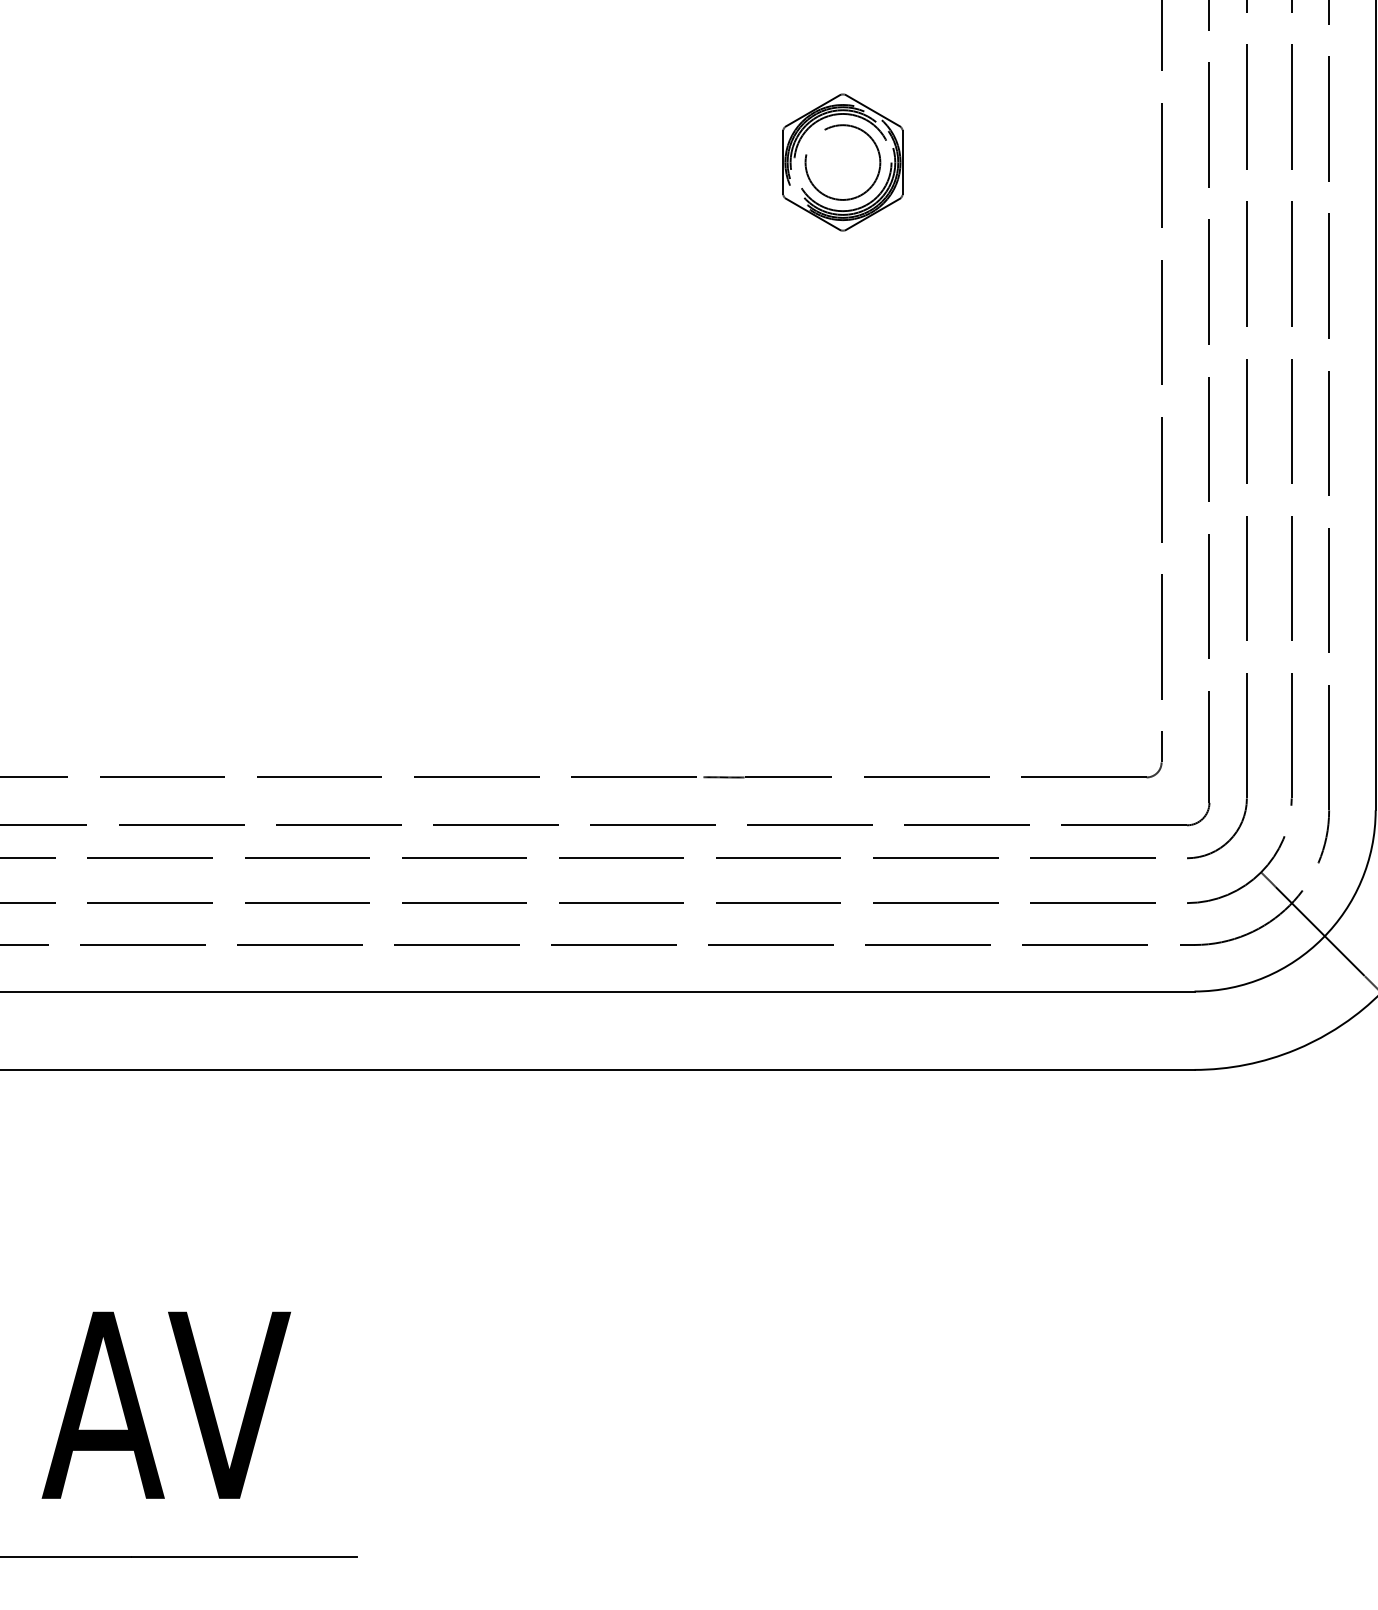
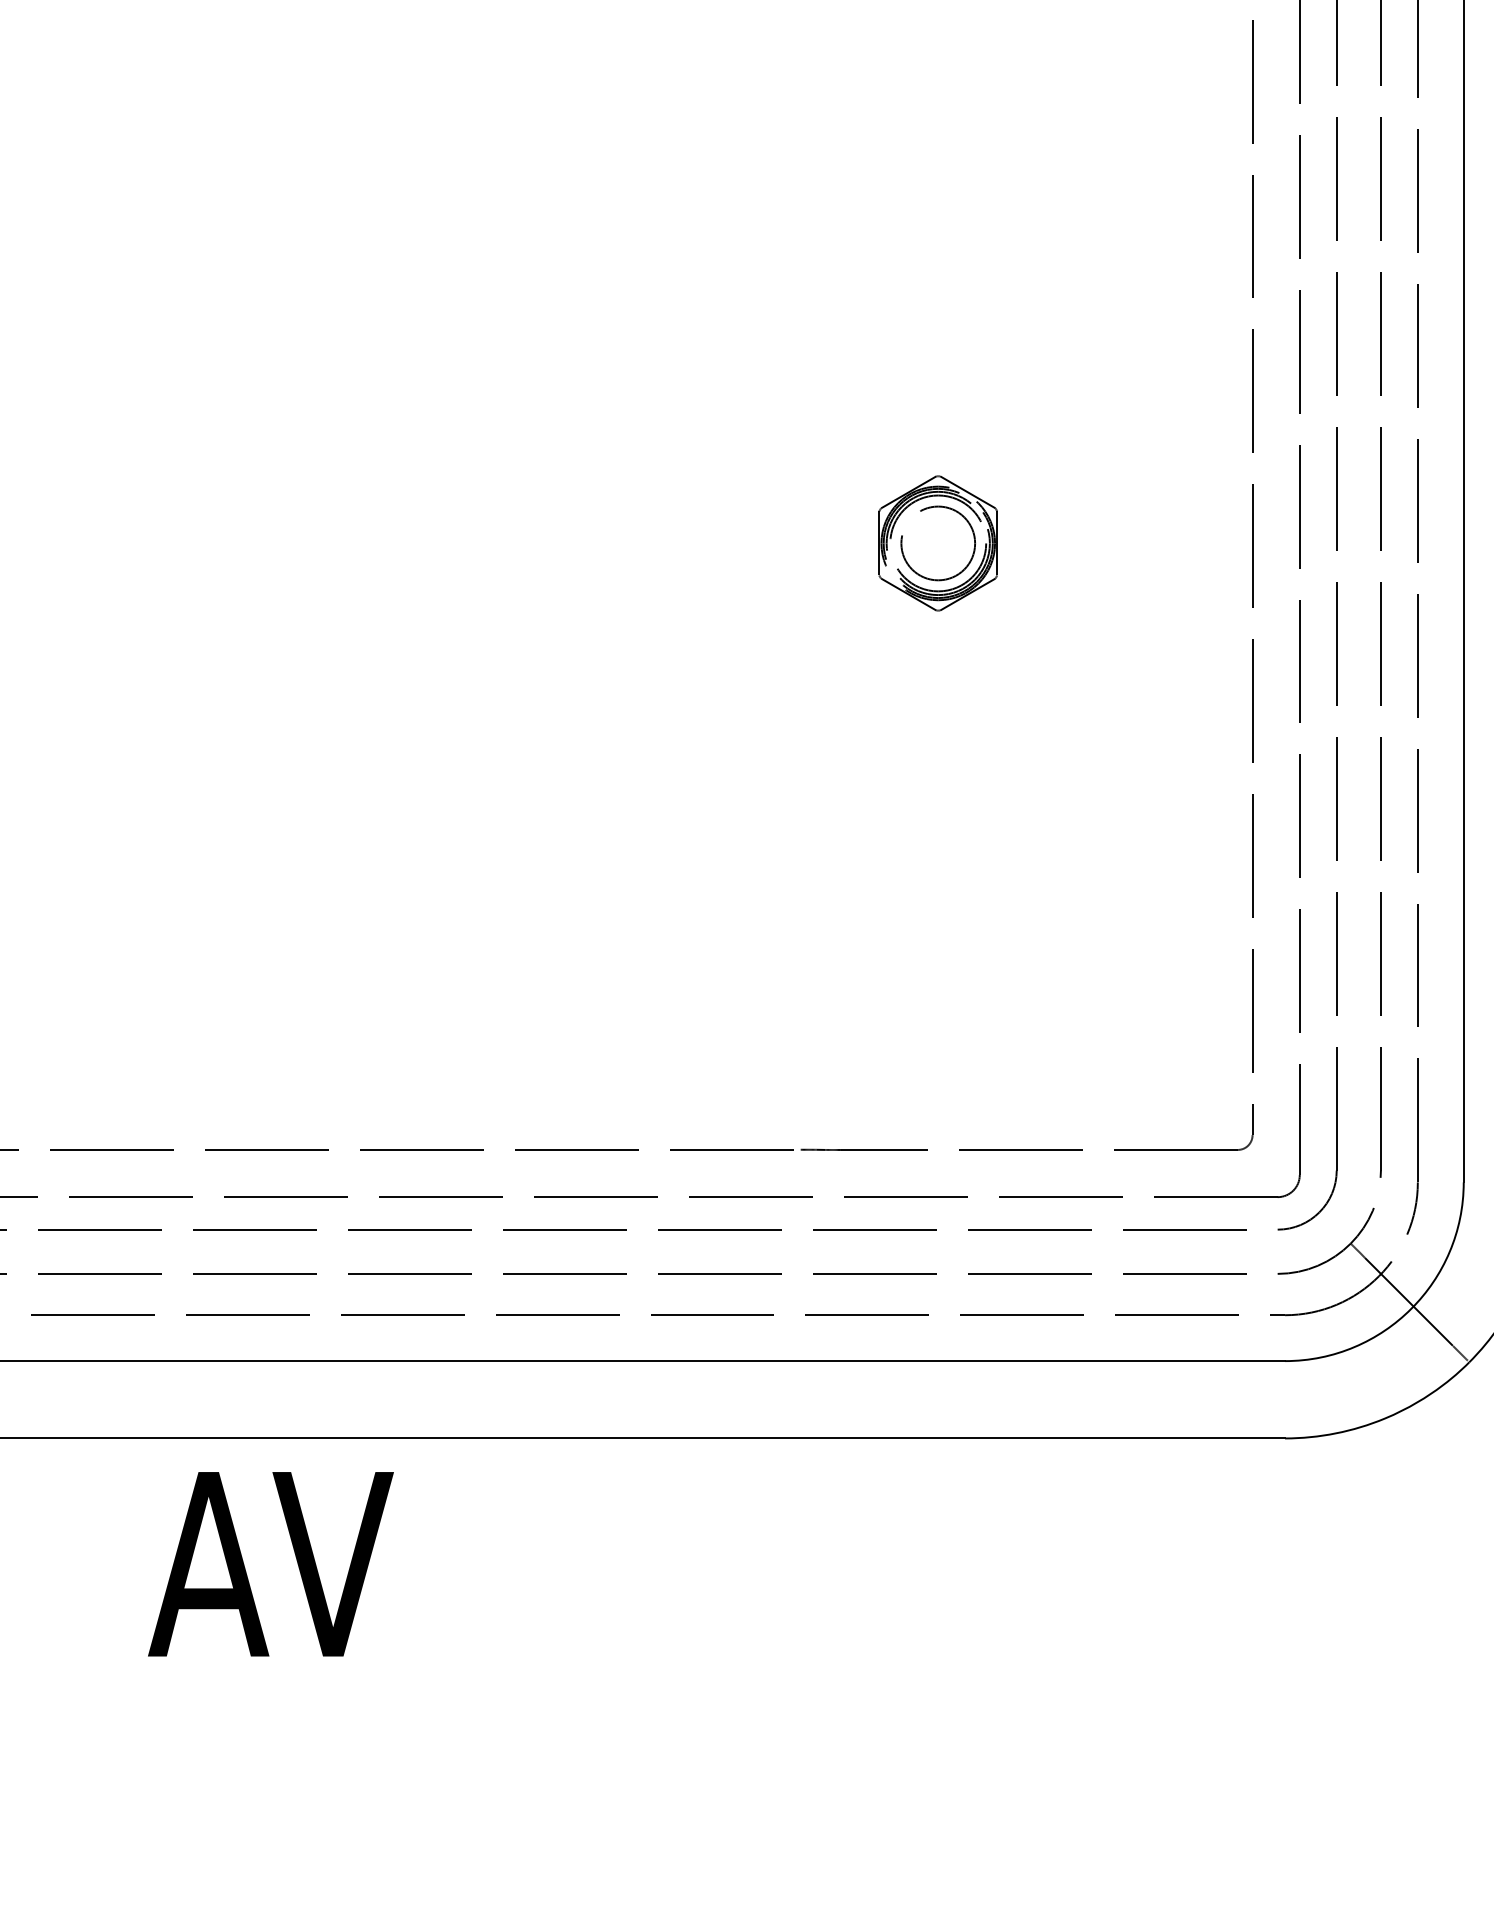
text: (165, 1405) -> (270, 1564), moved

